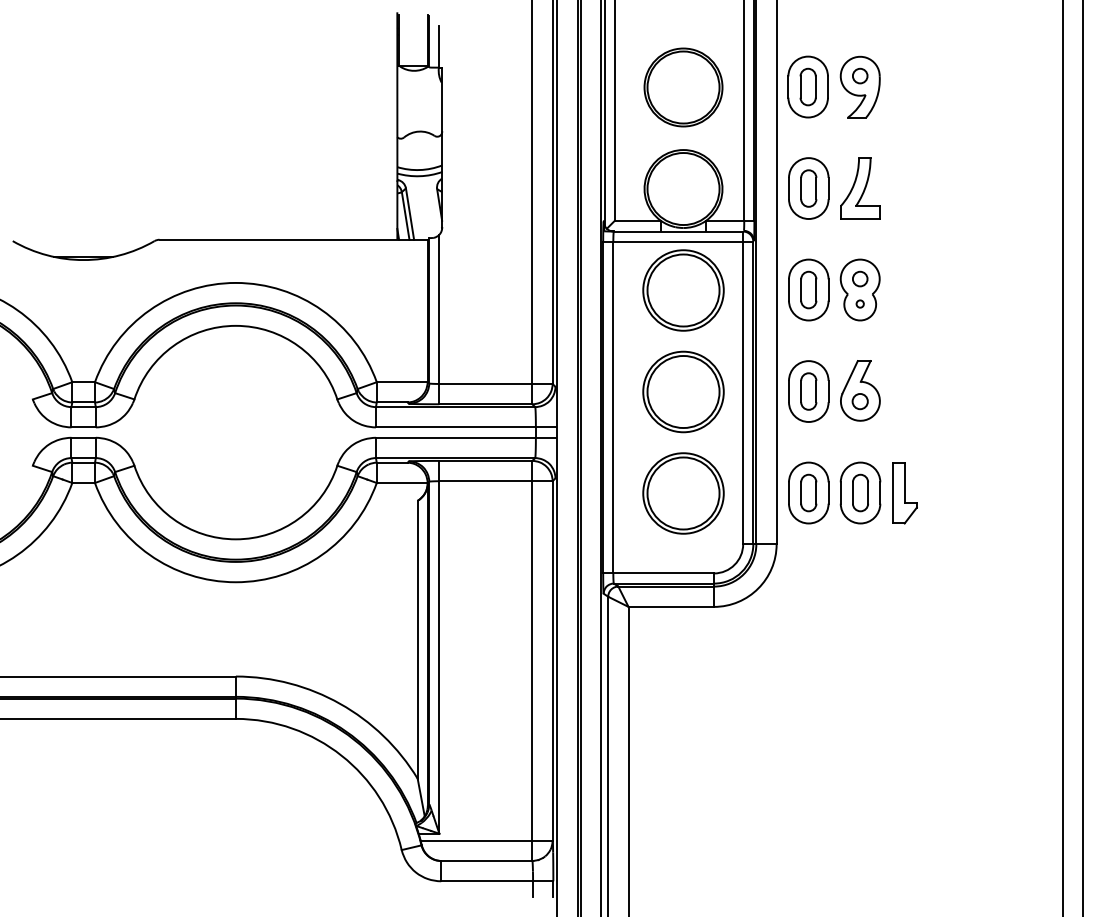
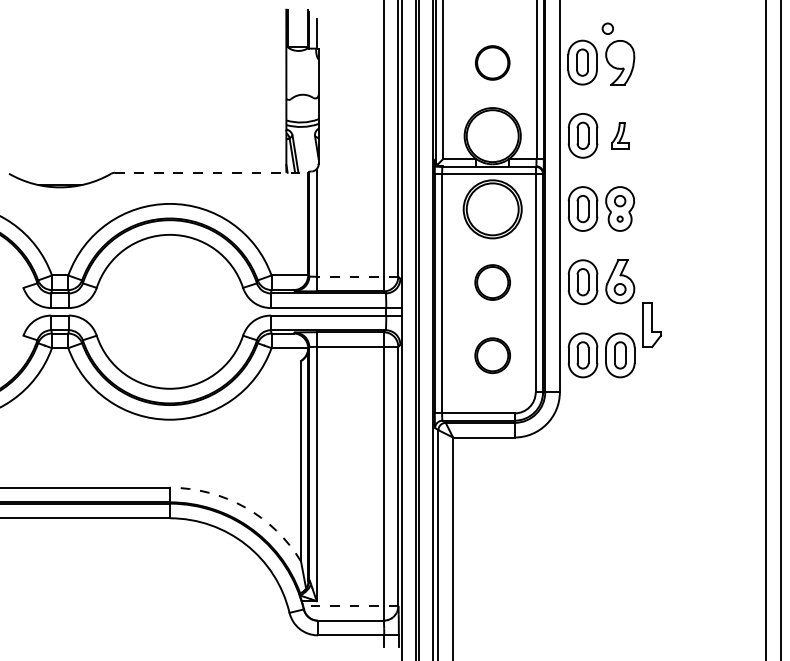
circle: (860, 75) -> (608, 28), moved
part: (683, 87) -> (492, 62), size x0.6
part: (860, 188) -> (620, 135), size x0.6
line: (294, 239) -> (212, 172), solid -> dashed
line: (496, 383) -> (357, 276), solid -> dashed
part: (683, 391) -> (492, 282), size x0.6
part: (683, 493) -> (492, 355), size x0.6
part: (904, 493) -> (652, 325), moved
arc: (340, 703) -> (245, 507), solid -> dashed
line: (486, 840) -> (350, 605), solid -> dashed

